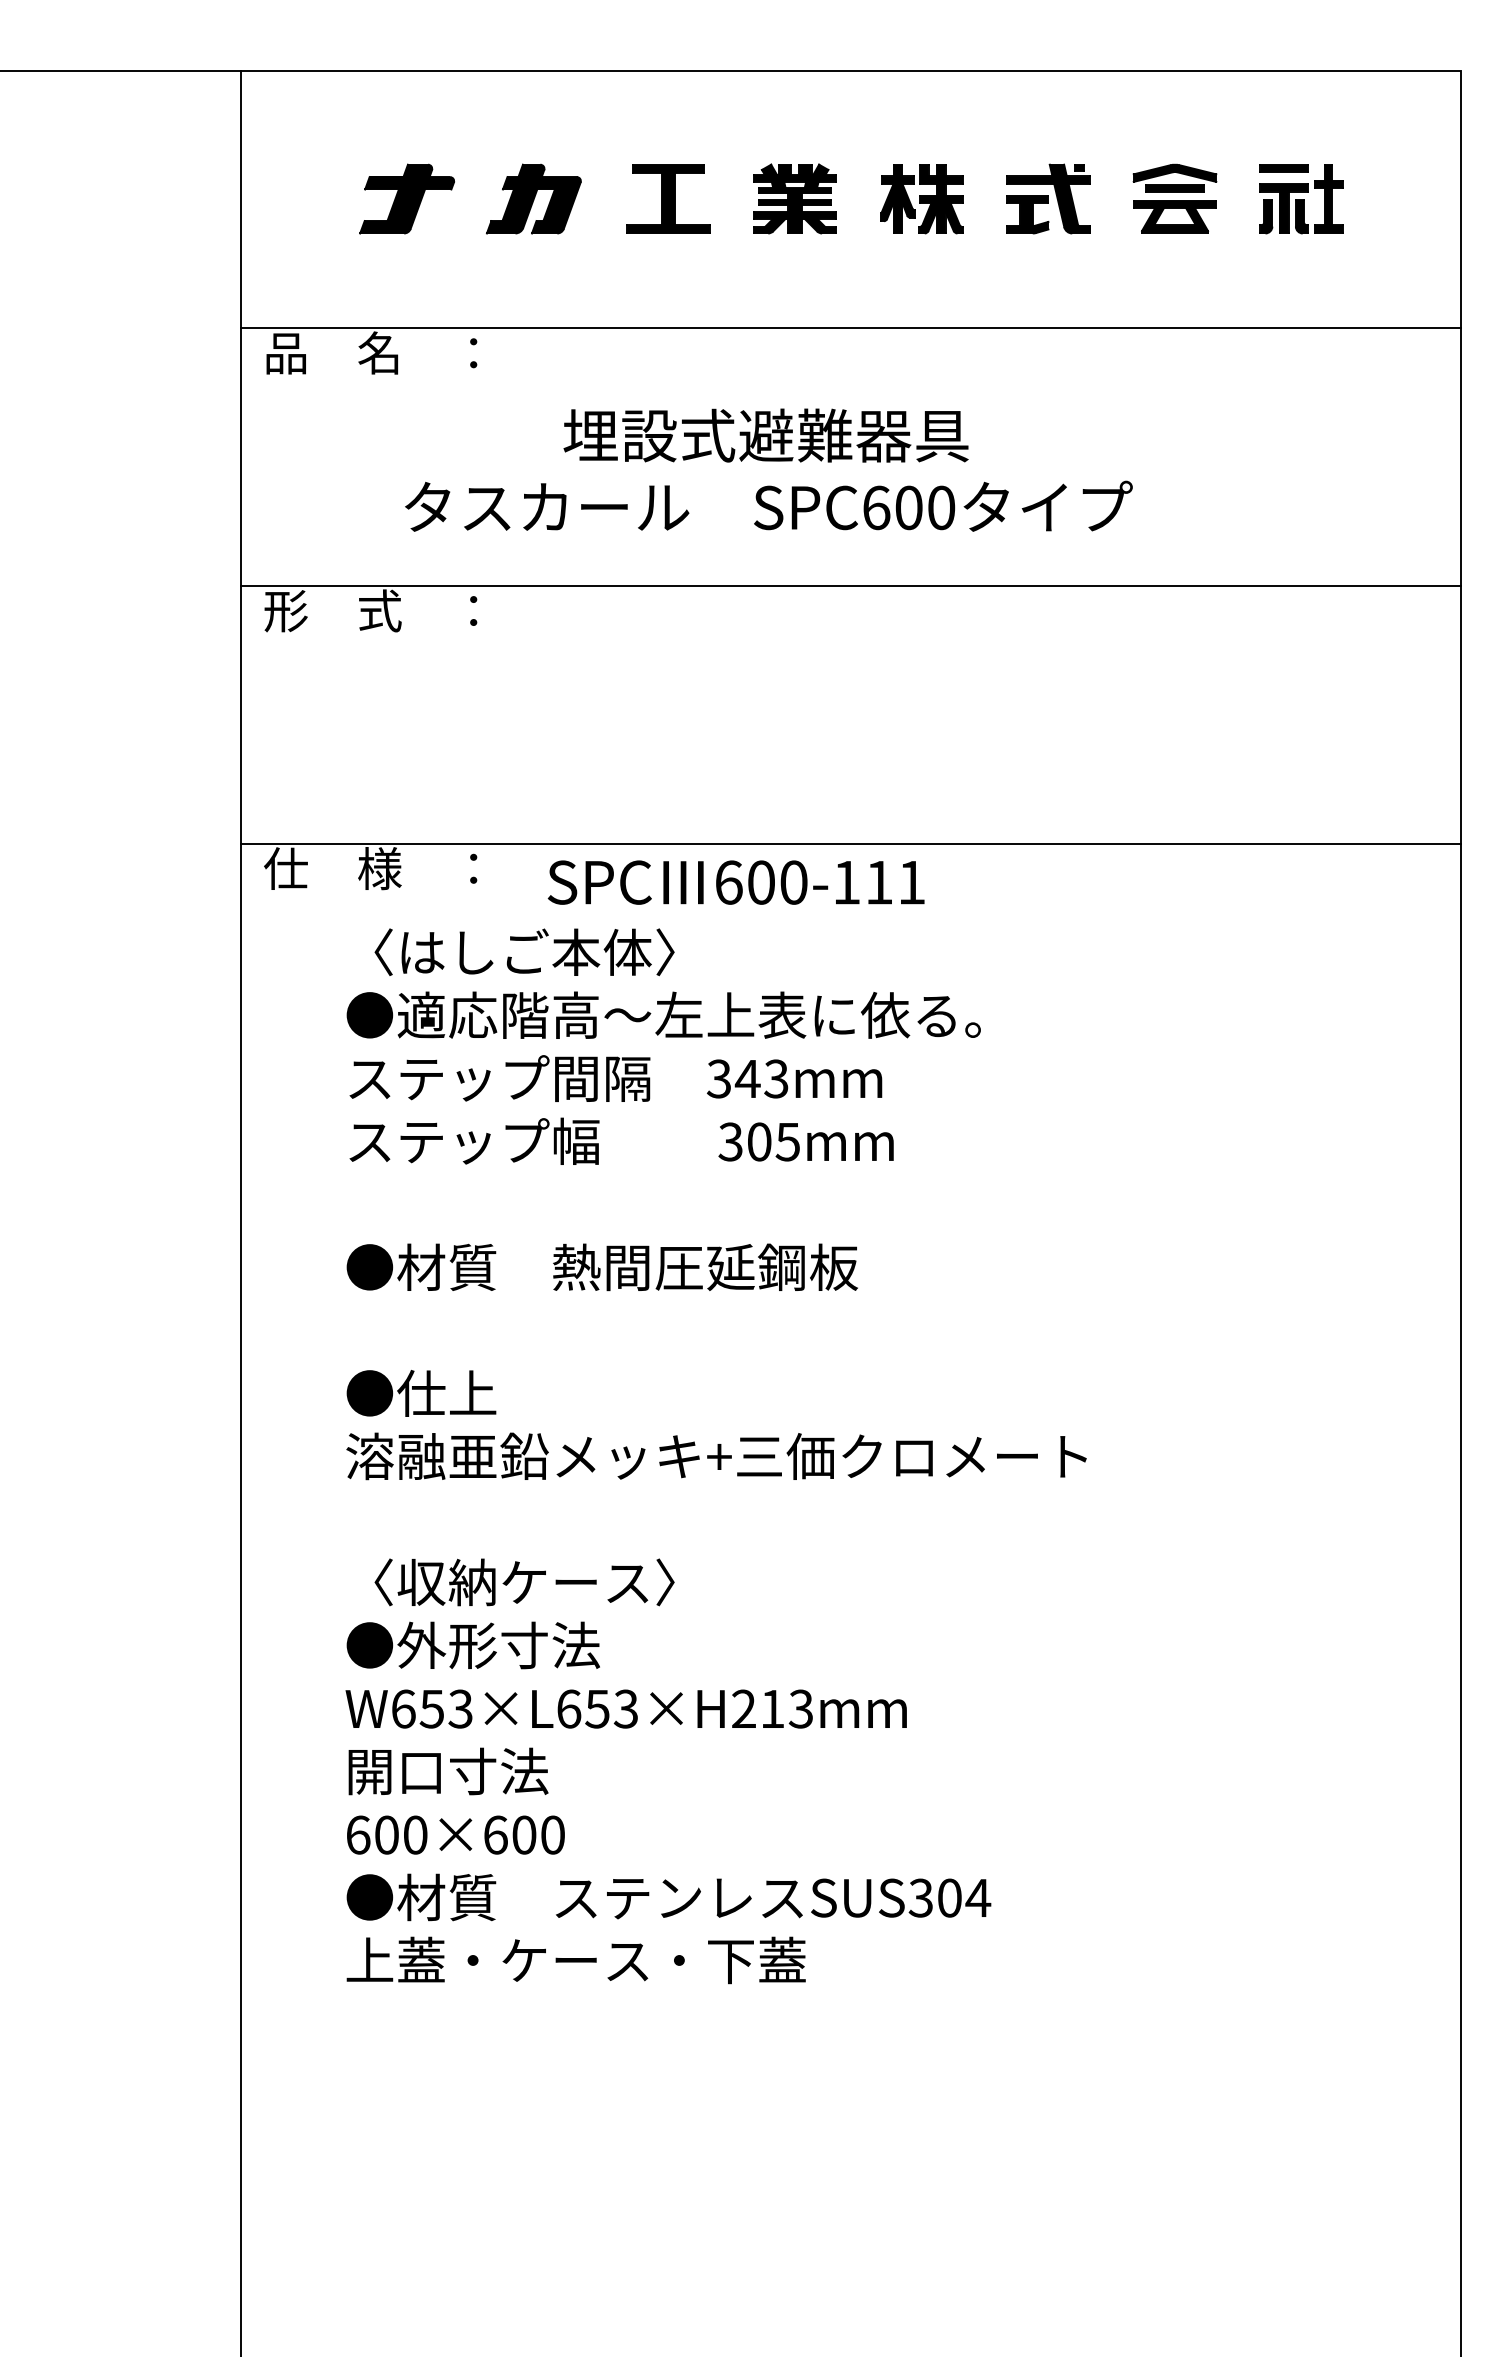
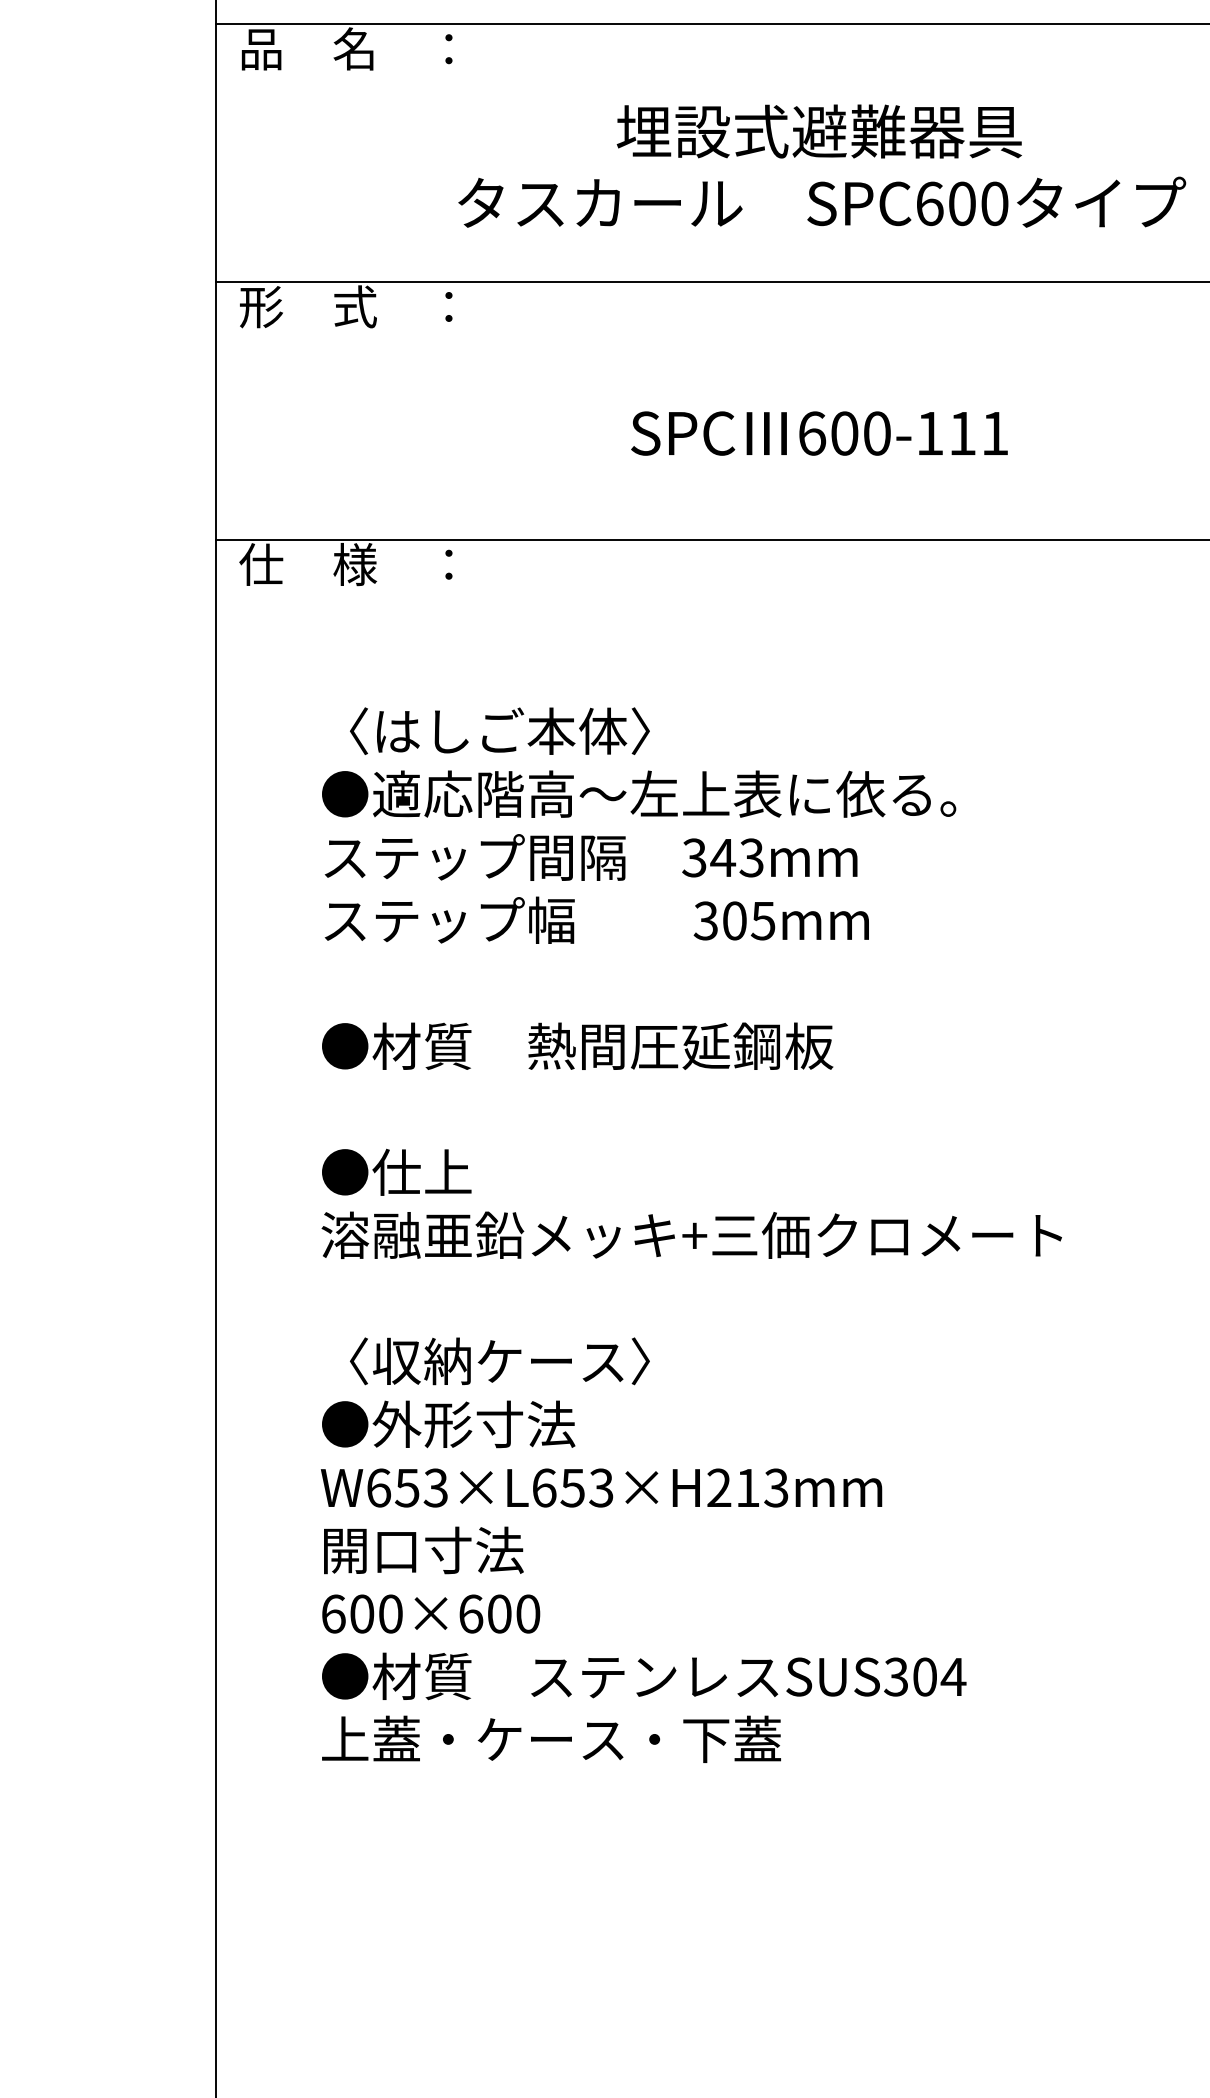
text: (768, 469) -> (821, 165), moved
text: (735, 882) -> (818, 433), moved
text: (715, 1456) -> (690, 1235), moved

